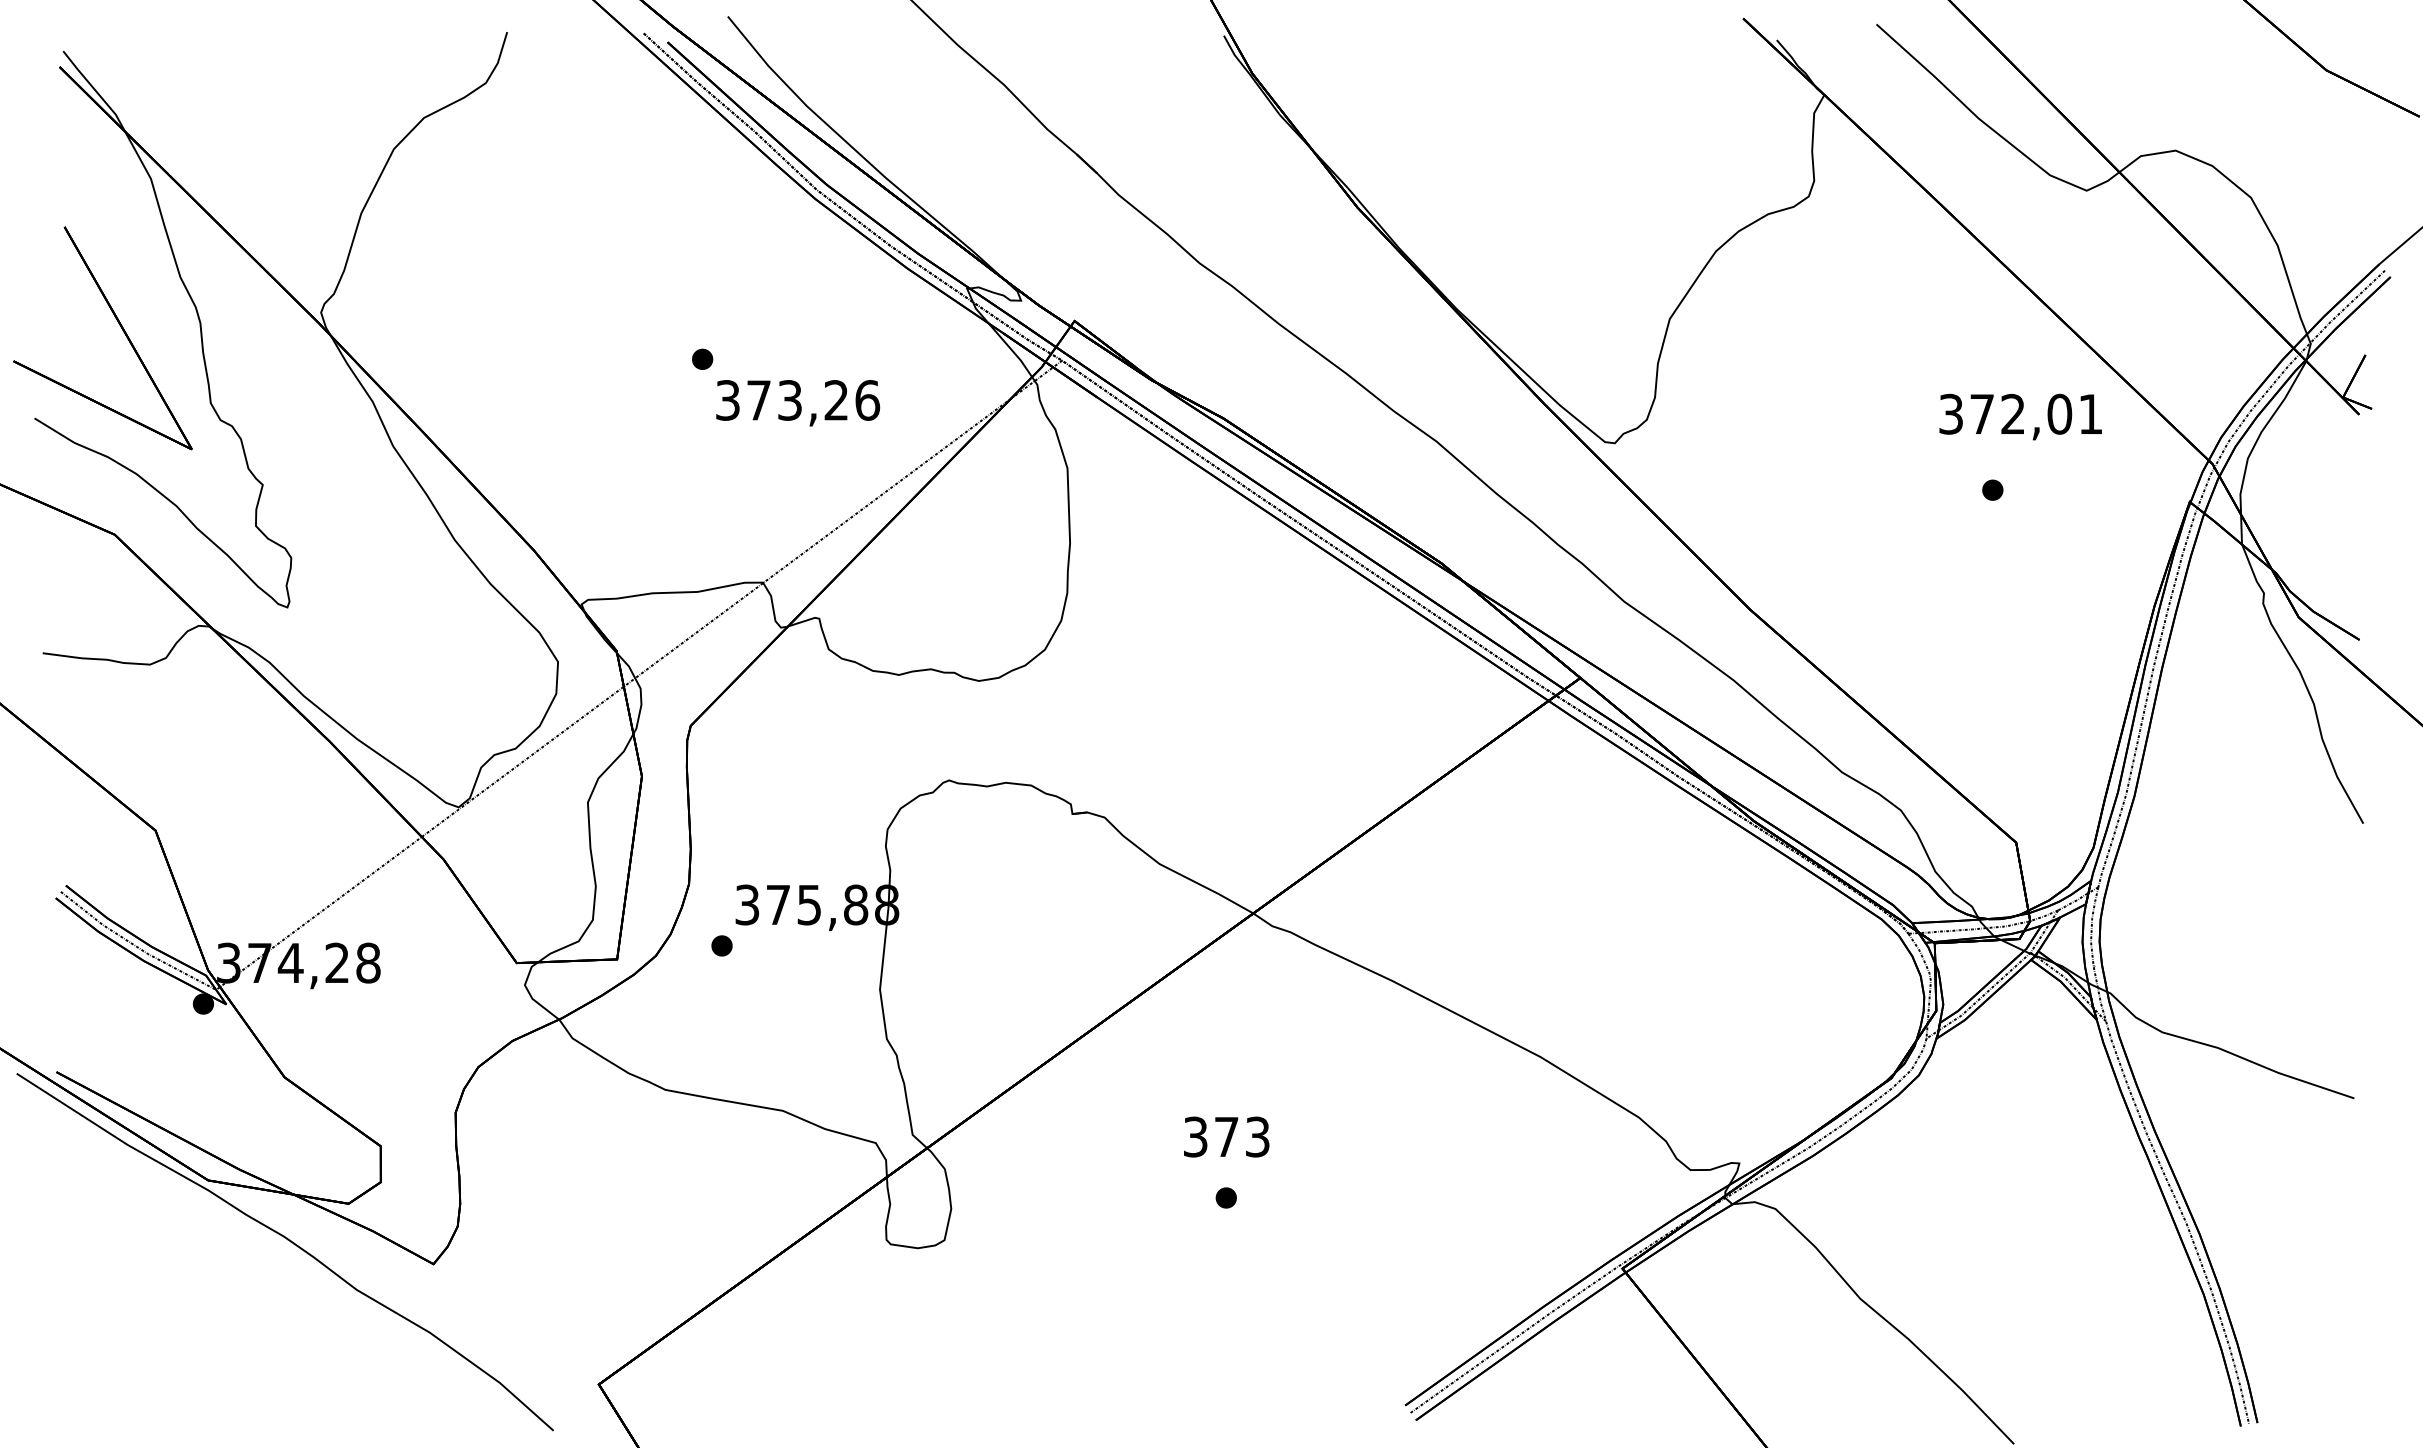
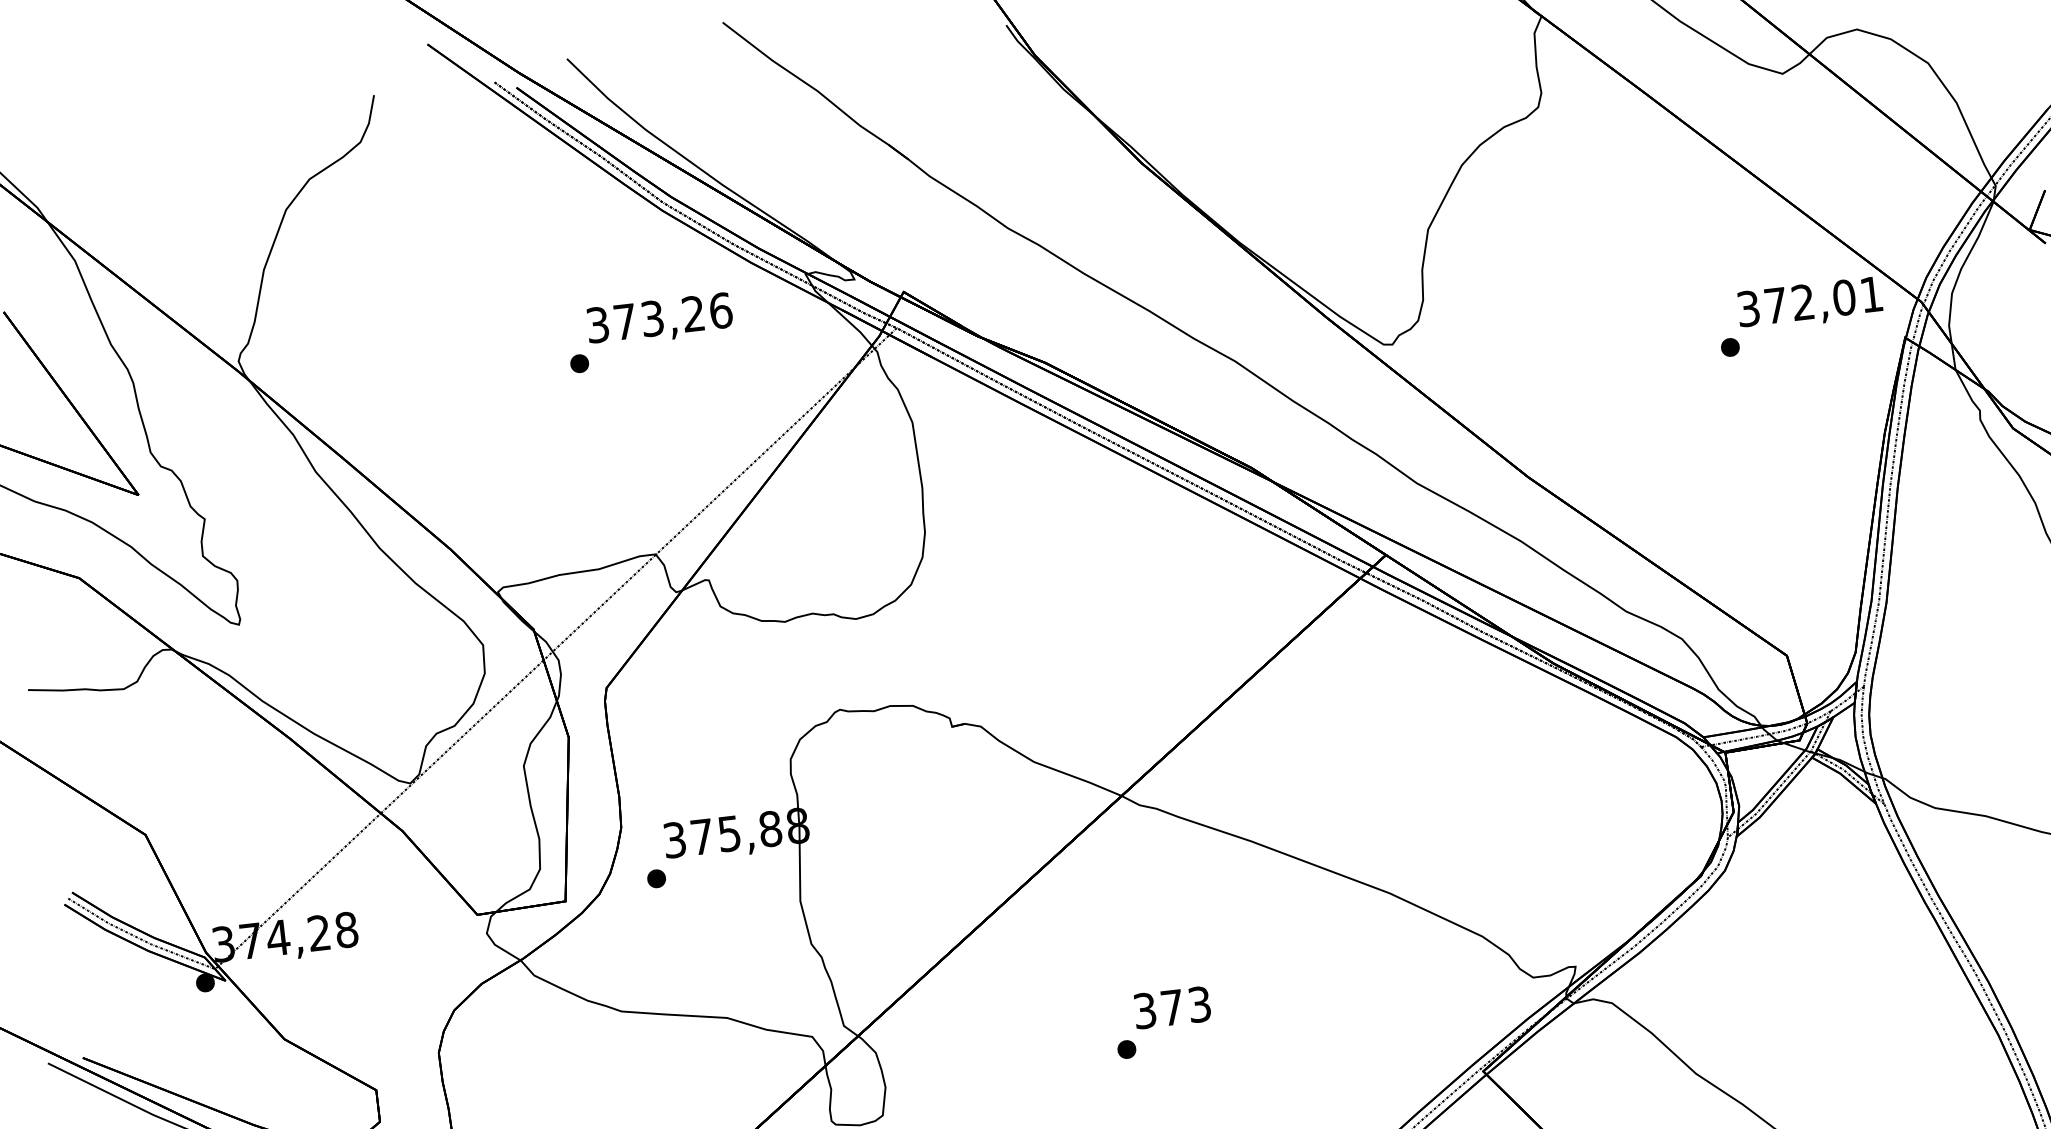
text: (798, 403) -> (660, 320), moved
text: (2020, 416) -> (1809, 303), moved
text: (1226, 1136) -> (1172, 1007), moved

